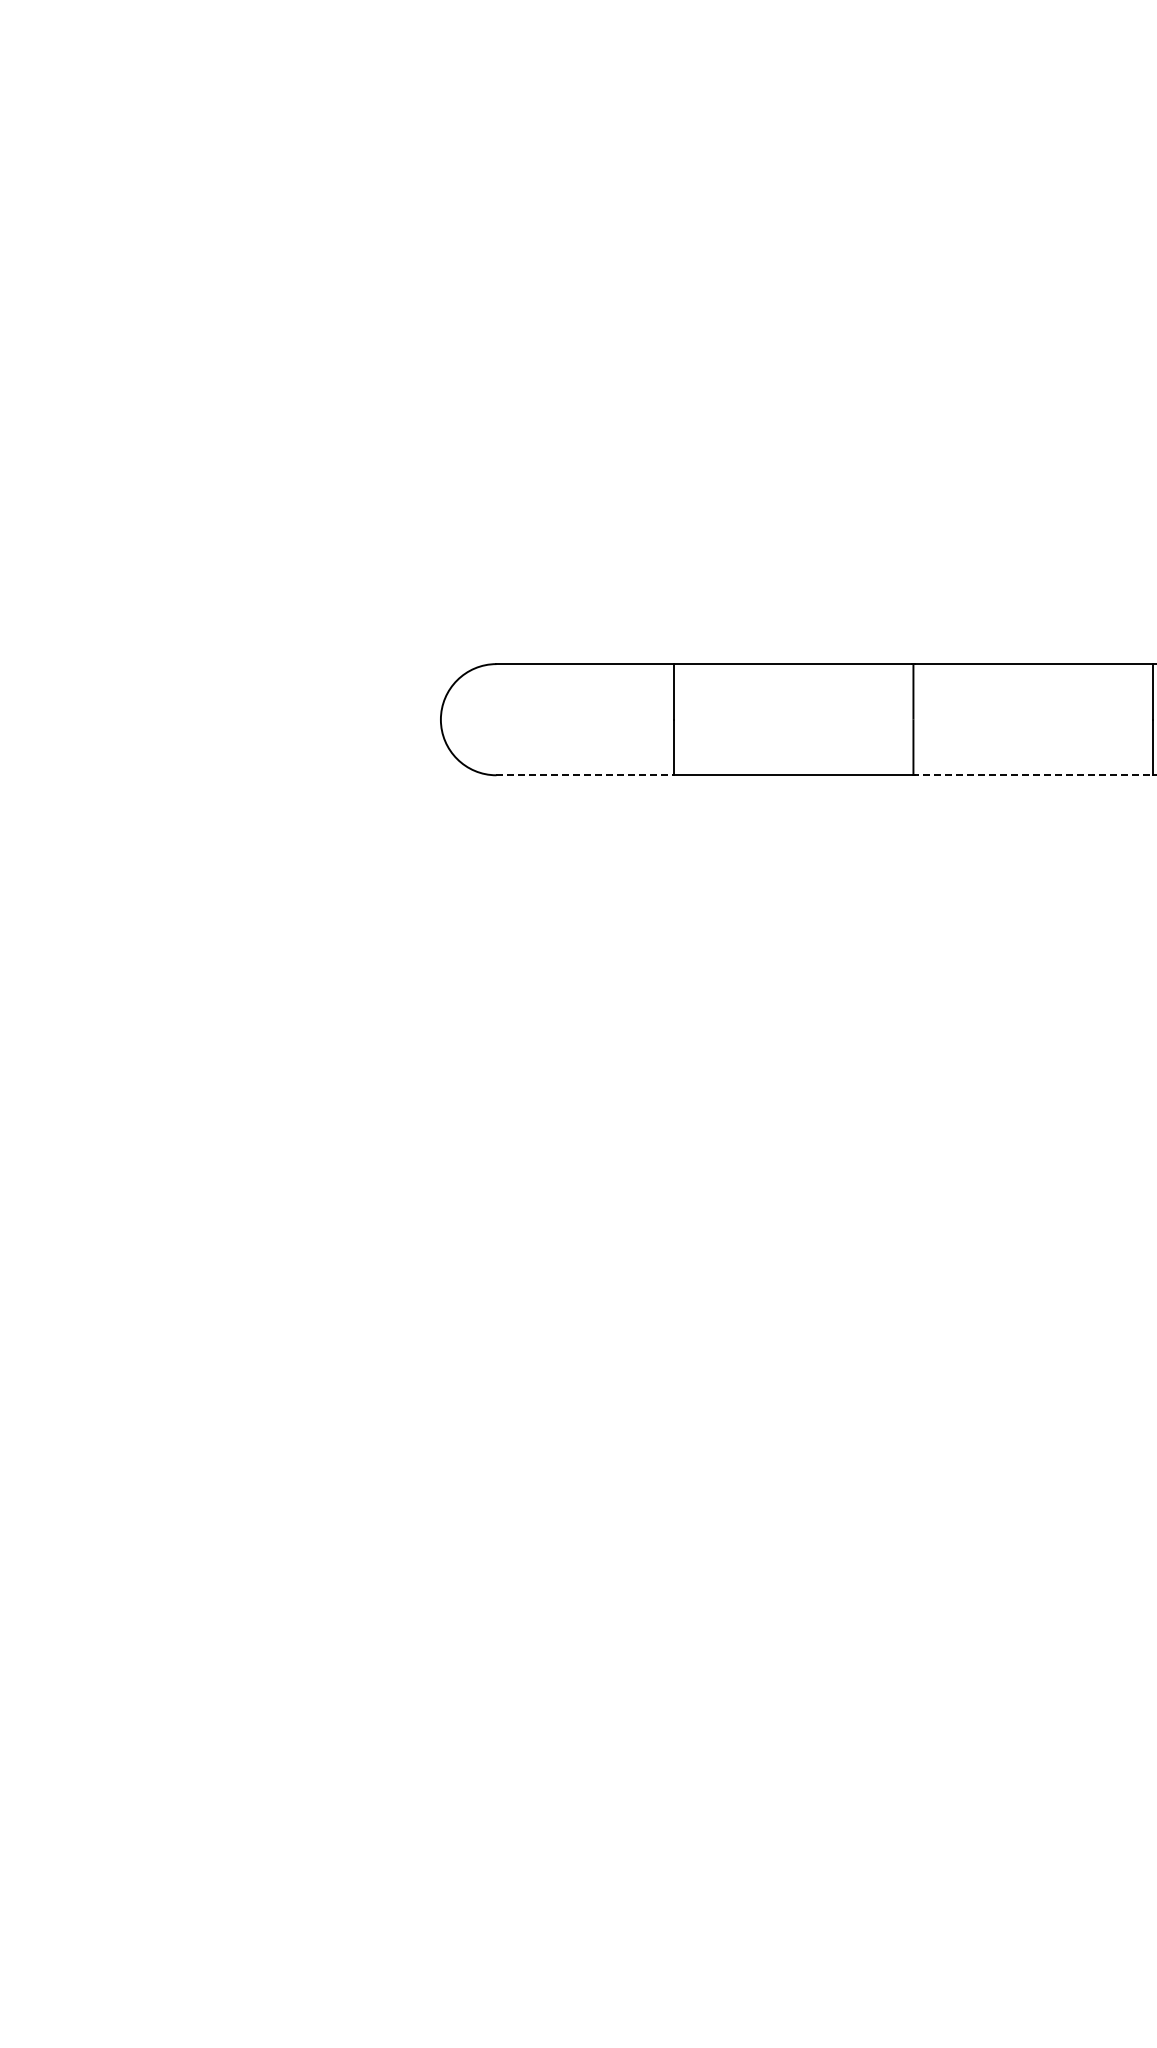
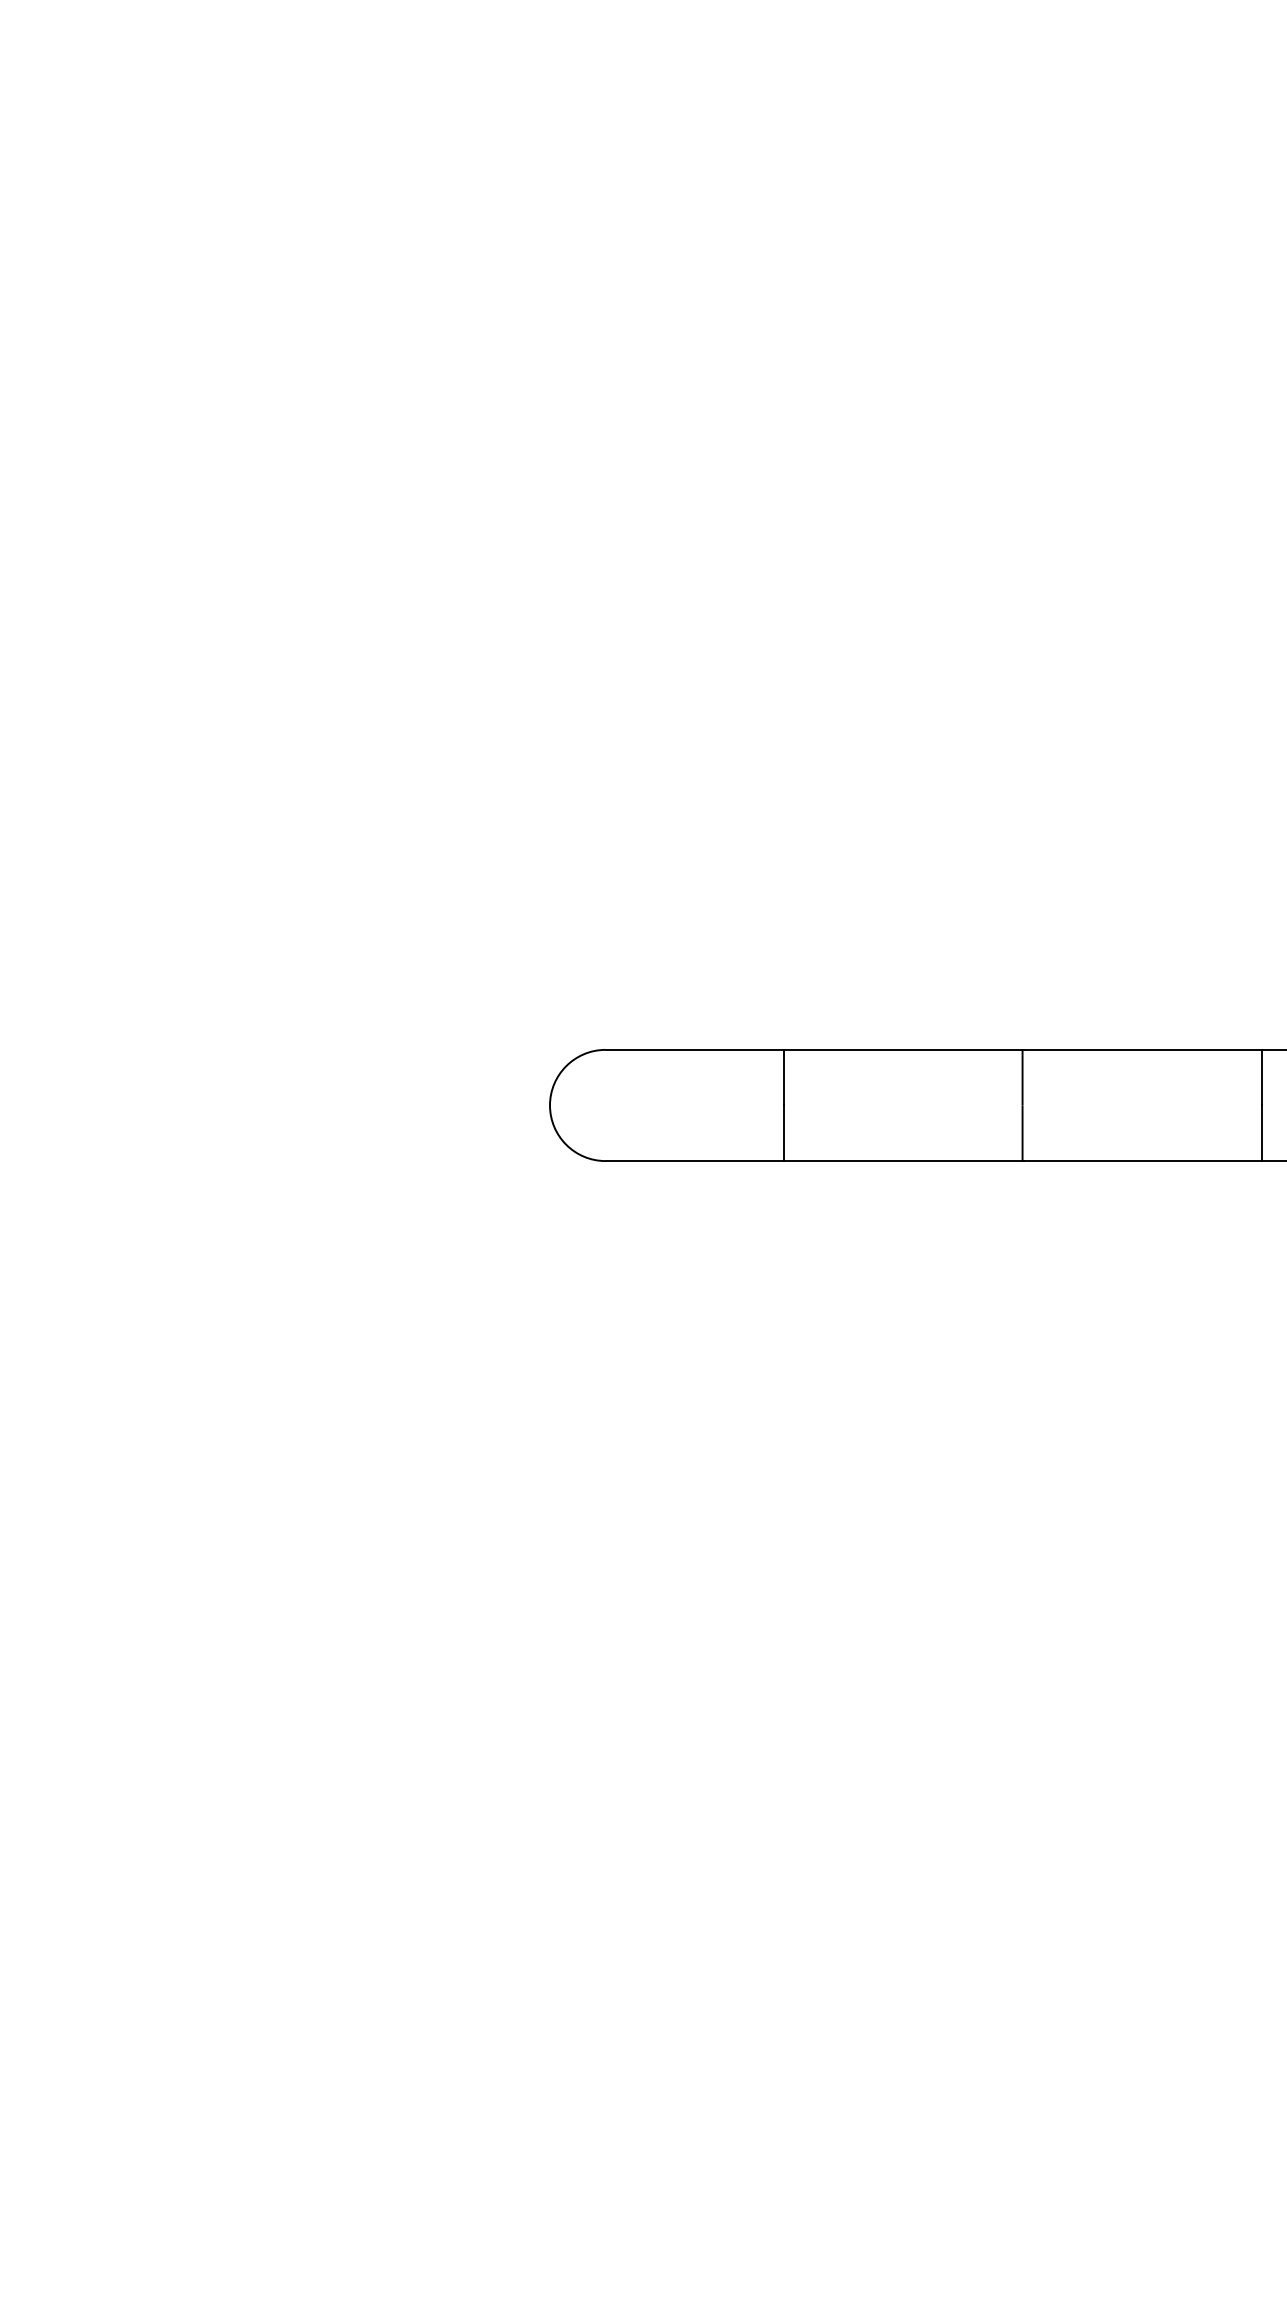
line: (585, 775) -> (694, 1161), dashed -> solid
line: (1033, 775) -> (1142, 1161), dashed -> solid

